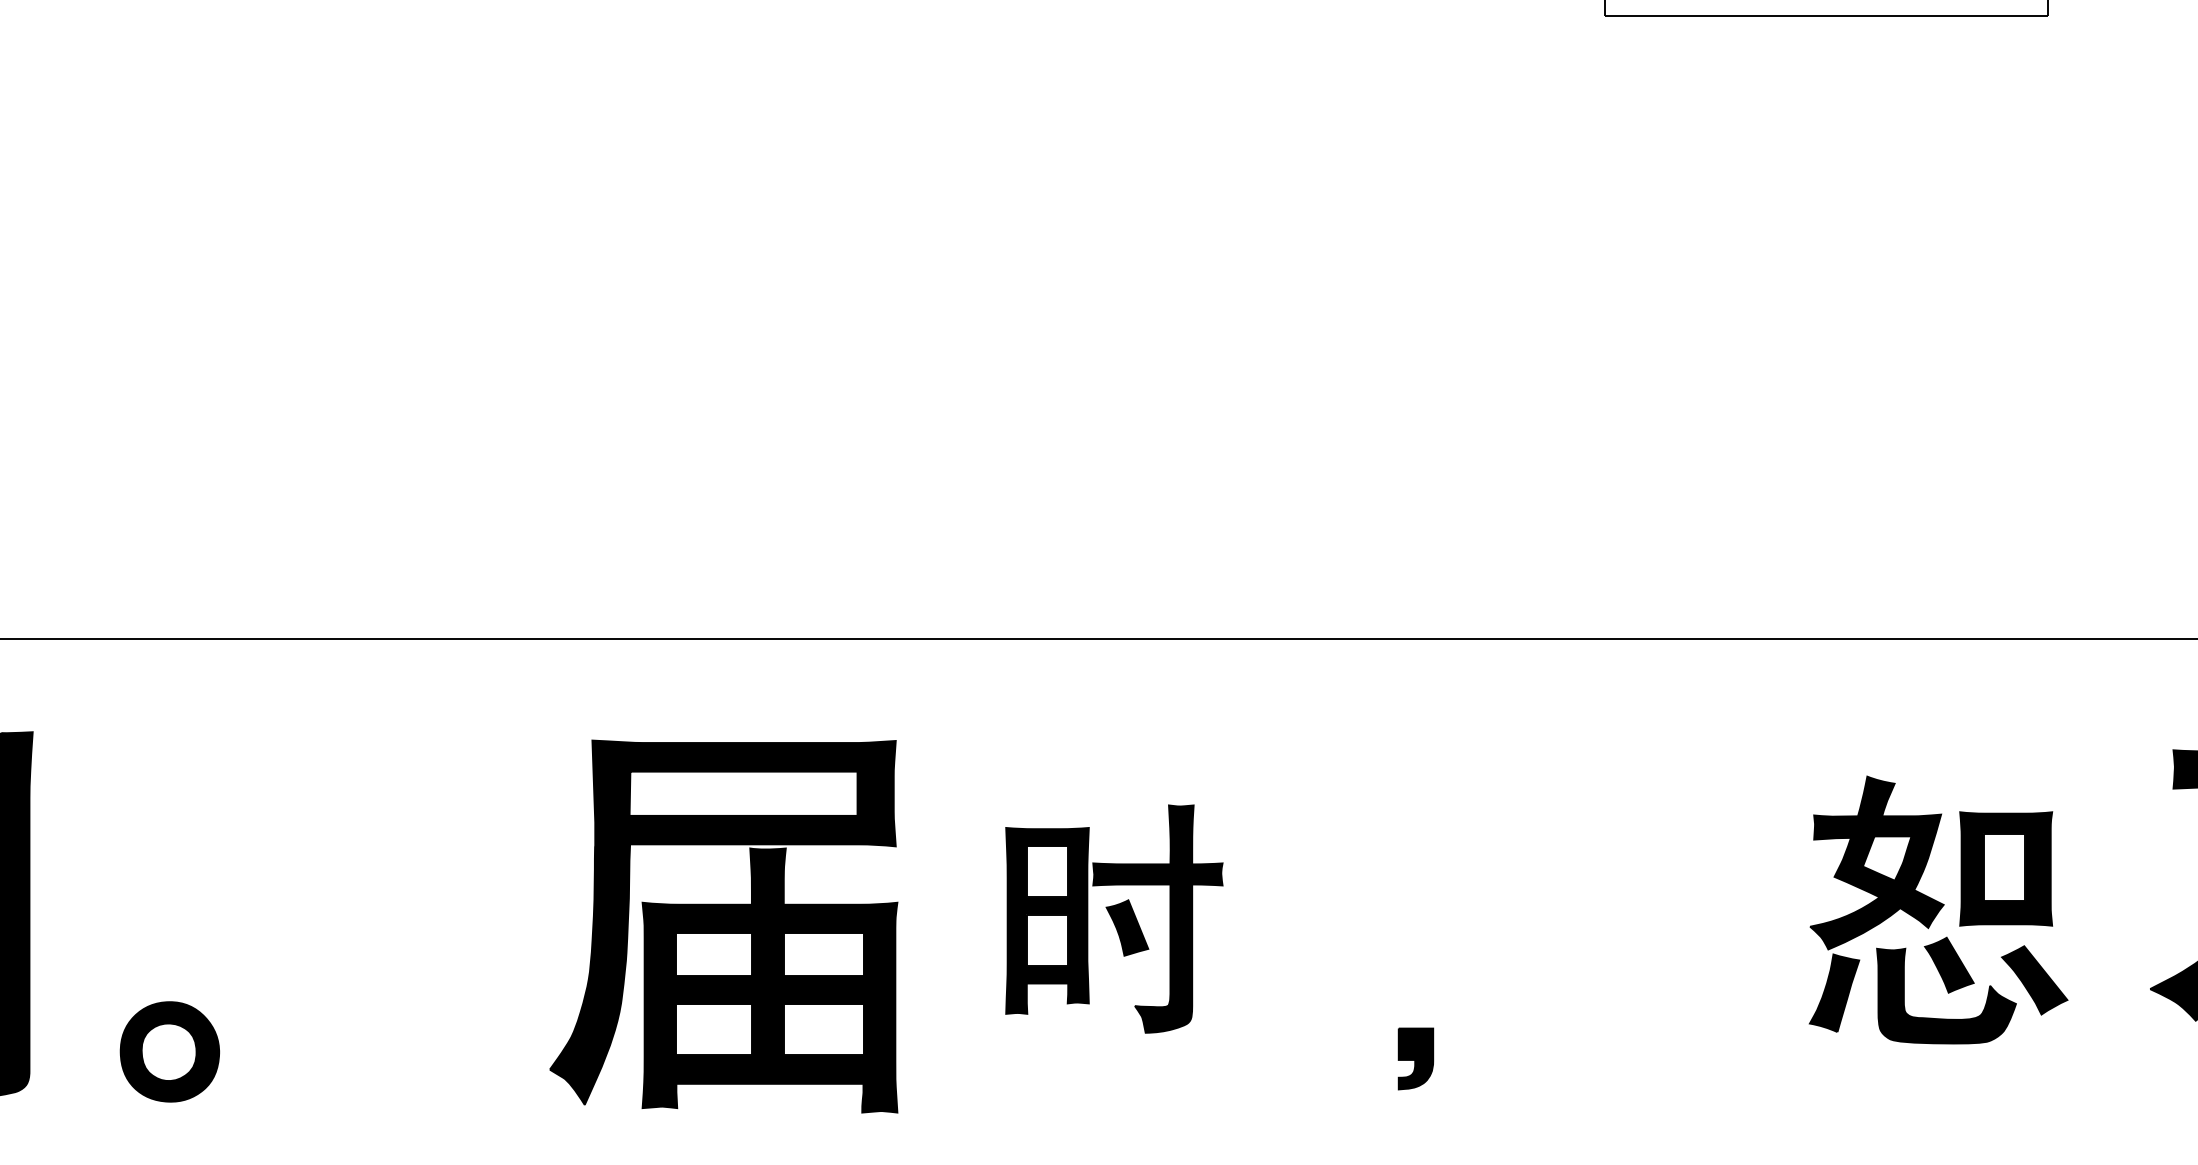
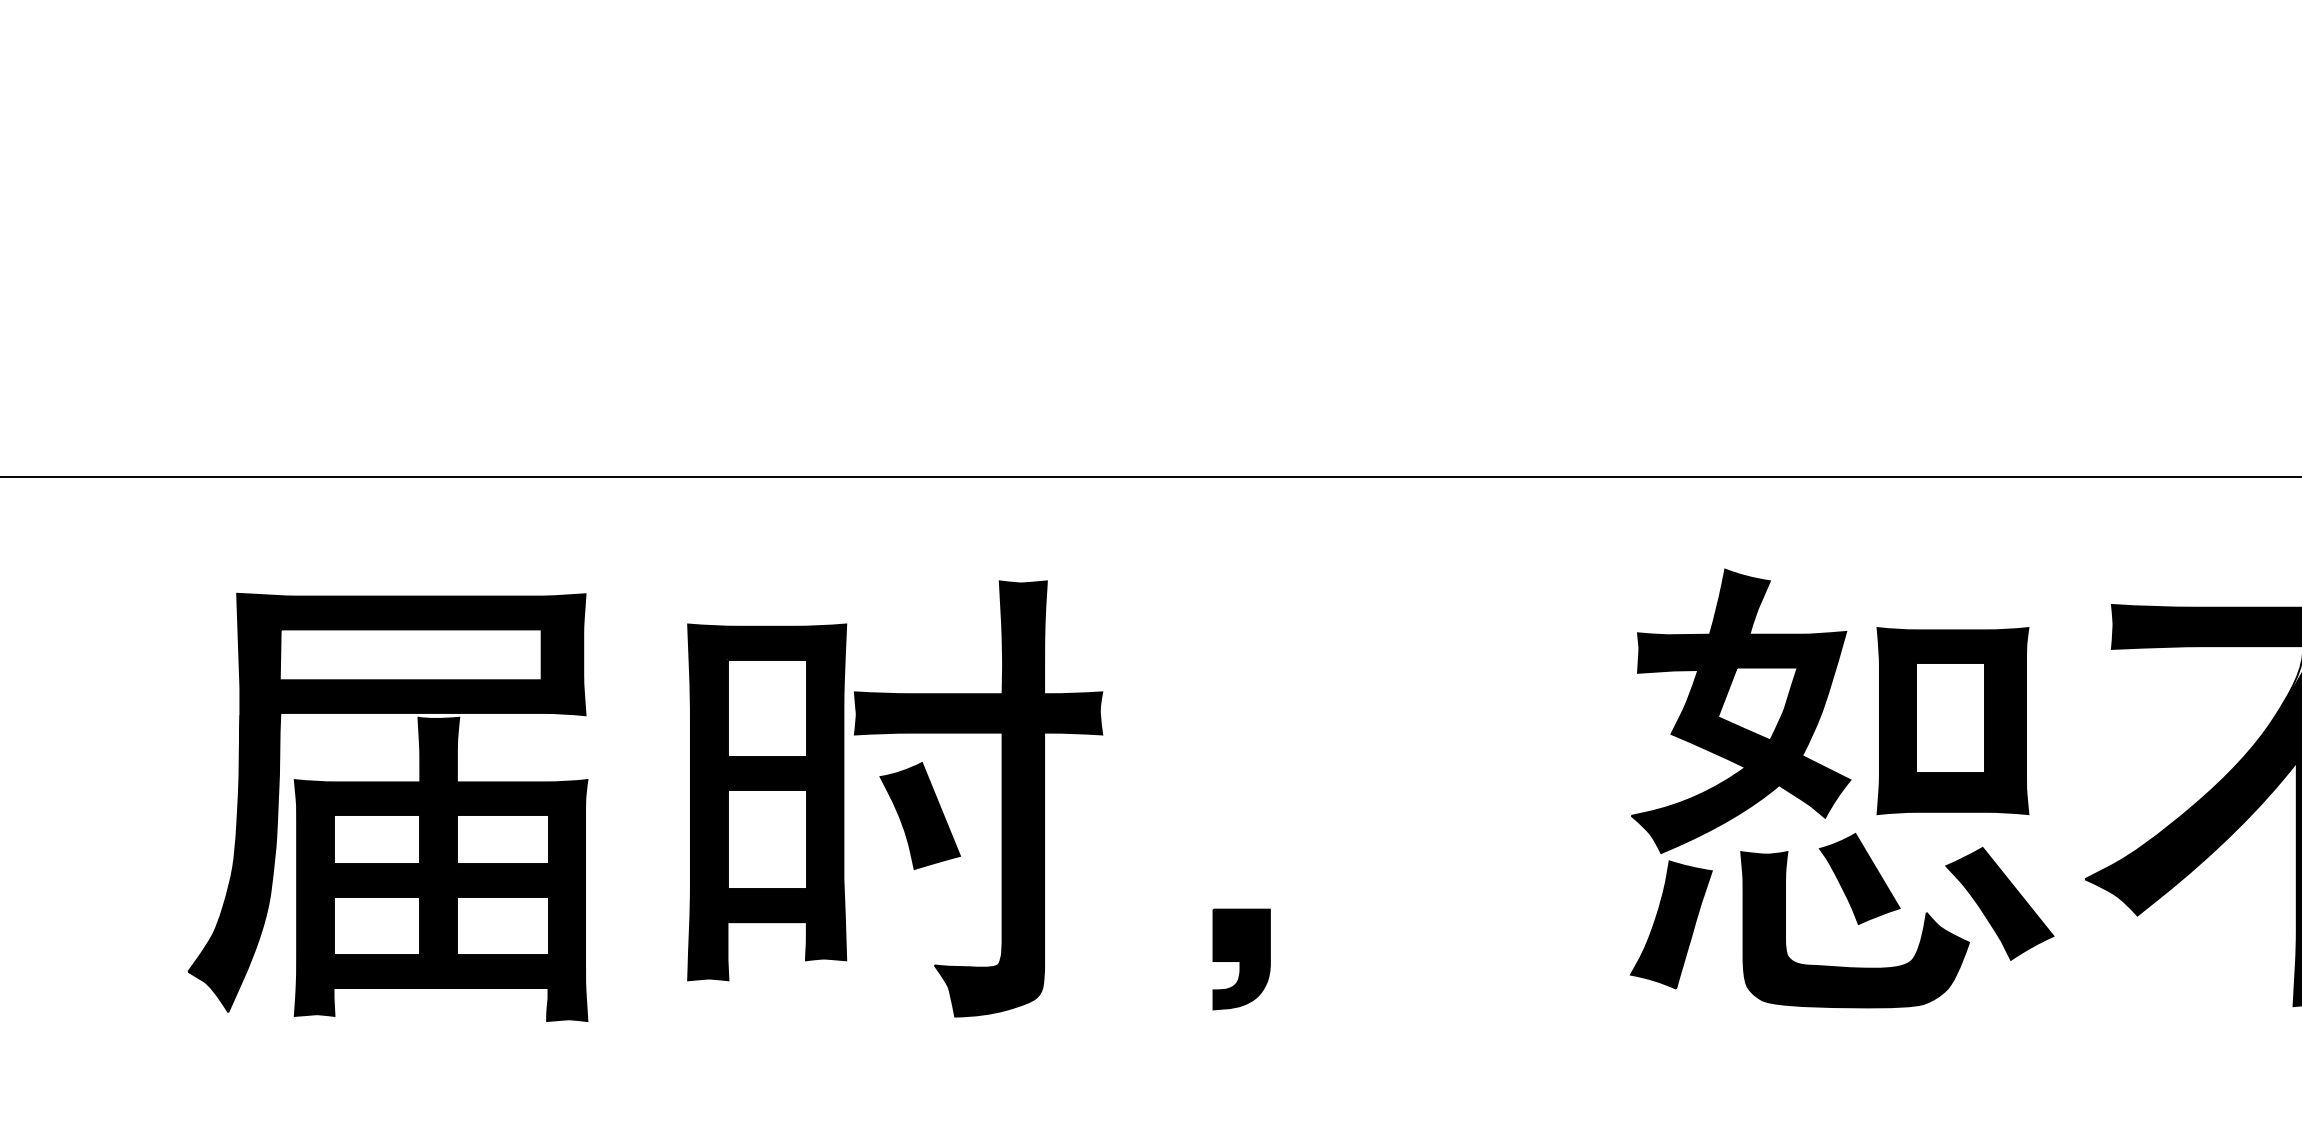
part: (1938, 909) -> (1841, 787), size x1.43
part: (1114, 918) -> (895, 798), size x1.67
part: (723, 926) -> (387, 807), moved
part: (1415, 1058) -> (1241, 958), size x1.43

